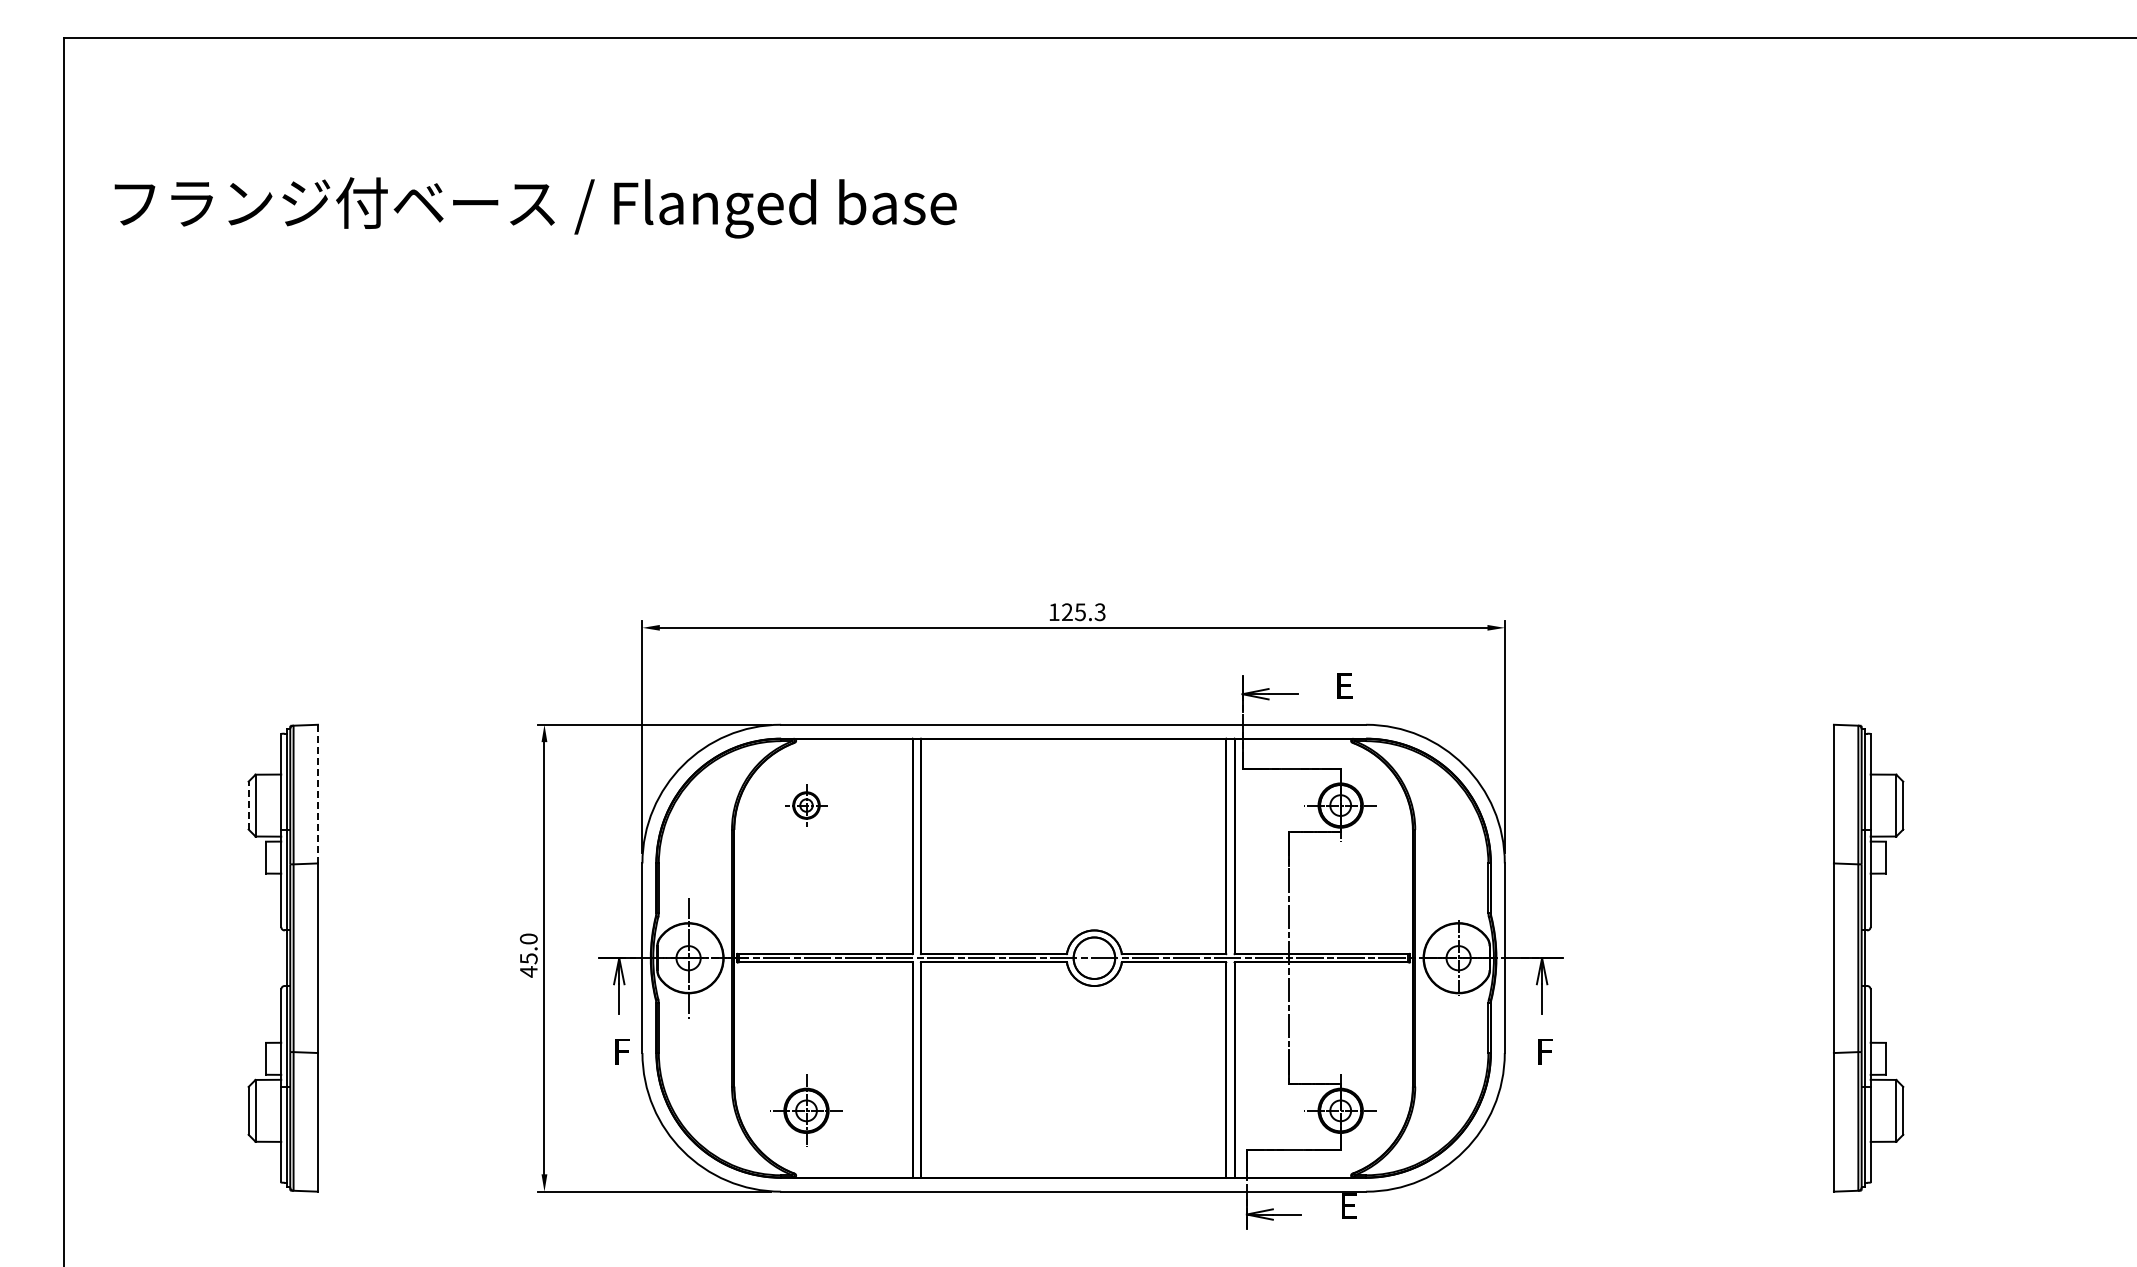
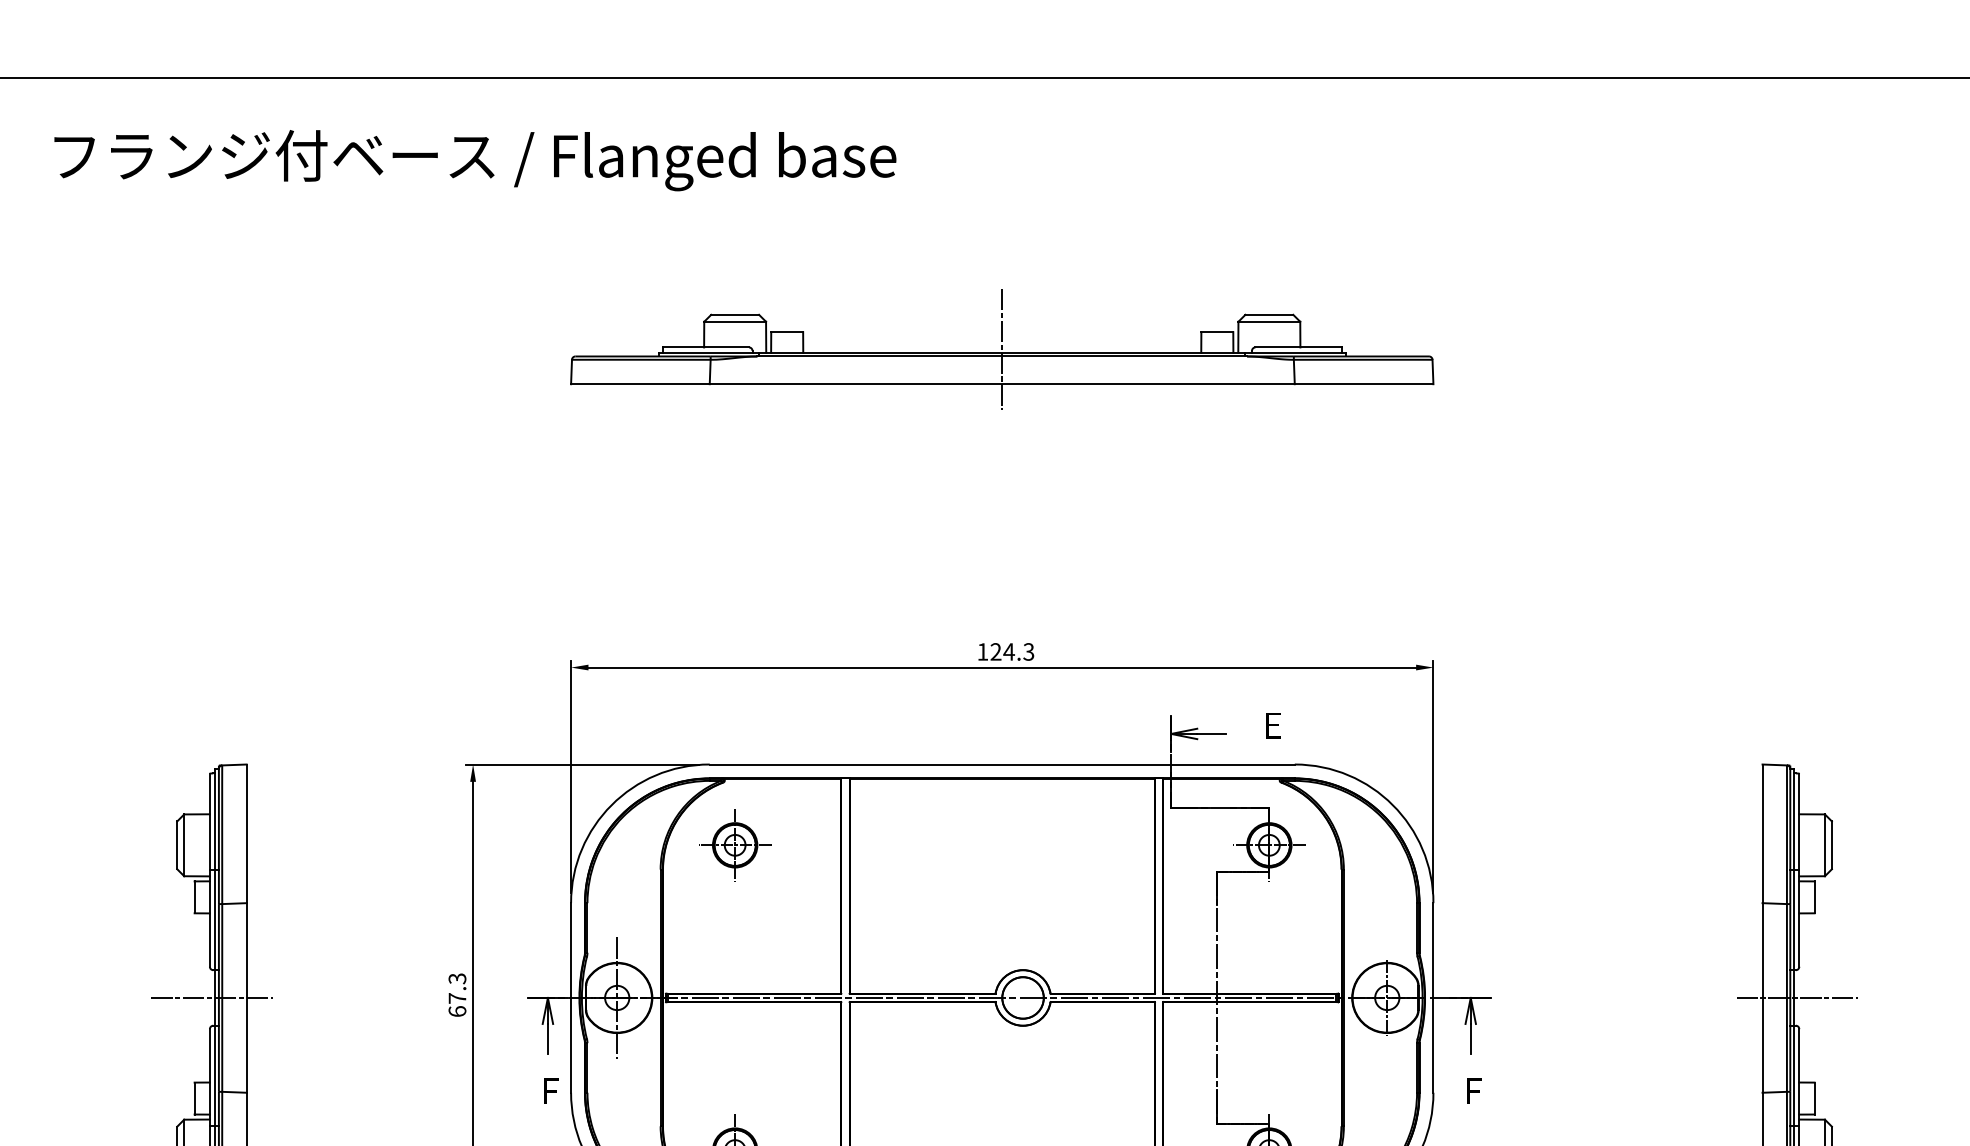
text: (535, 207) -> (475, 160), moved
part: (1073, 309) -> (1002, 349), added
text: (1080, 612) -> (1009, 652), 125.3 -> 124.3
line: (318, 794) -> (247, 834), dashed -> solid
line: (248, 805) -> (177, 845), dashed -> solid
part: (806, 805) -> (735, 845), size x1.67
text: (528, 955) -> (457, 995), 45.0 -> 67.3
line: (283, 958) -> (212, 998), added
line: (1868, 958) -> (1797, 998), added

